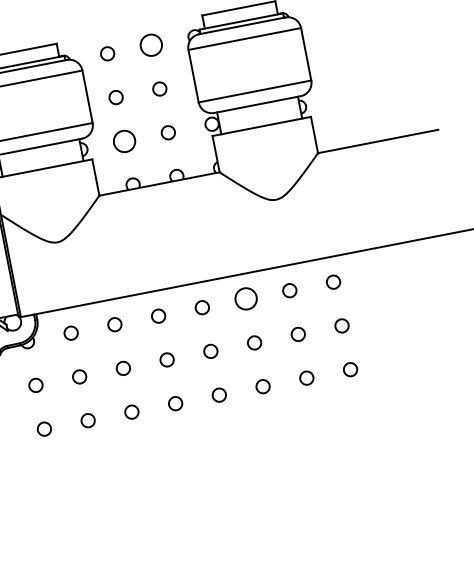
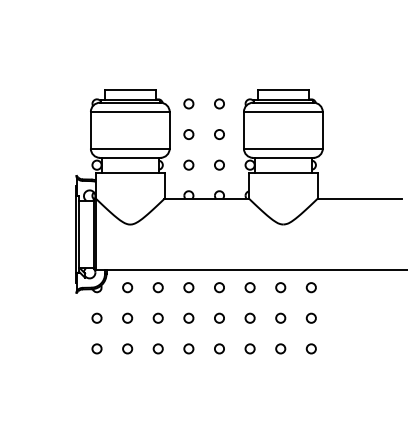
circle: (151, 44) -> (219, 103), size x0.62
circle: (123, 140) -> (188, 164), size x0.62
circle: (245, 299) -> (249, 287), size x0.62

